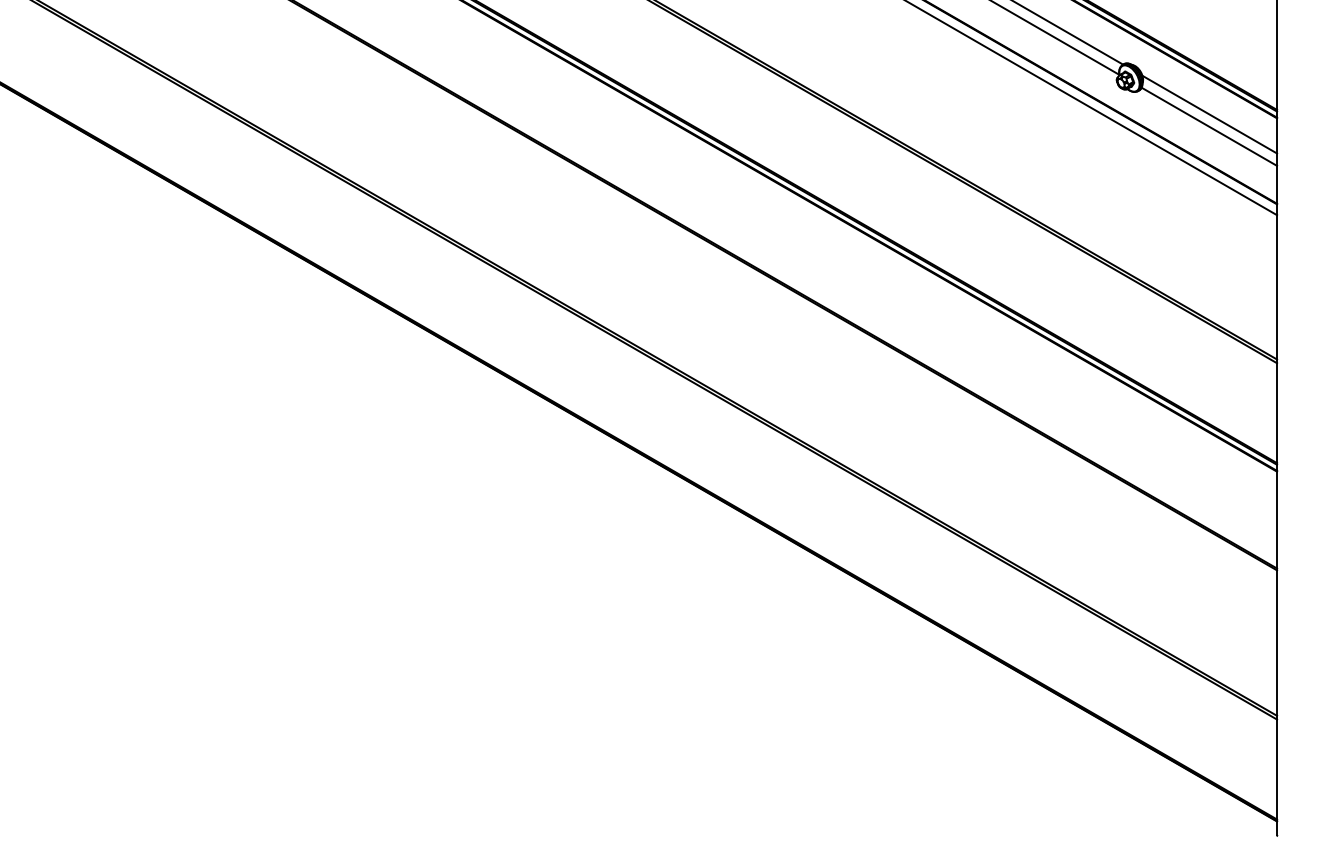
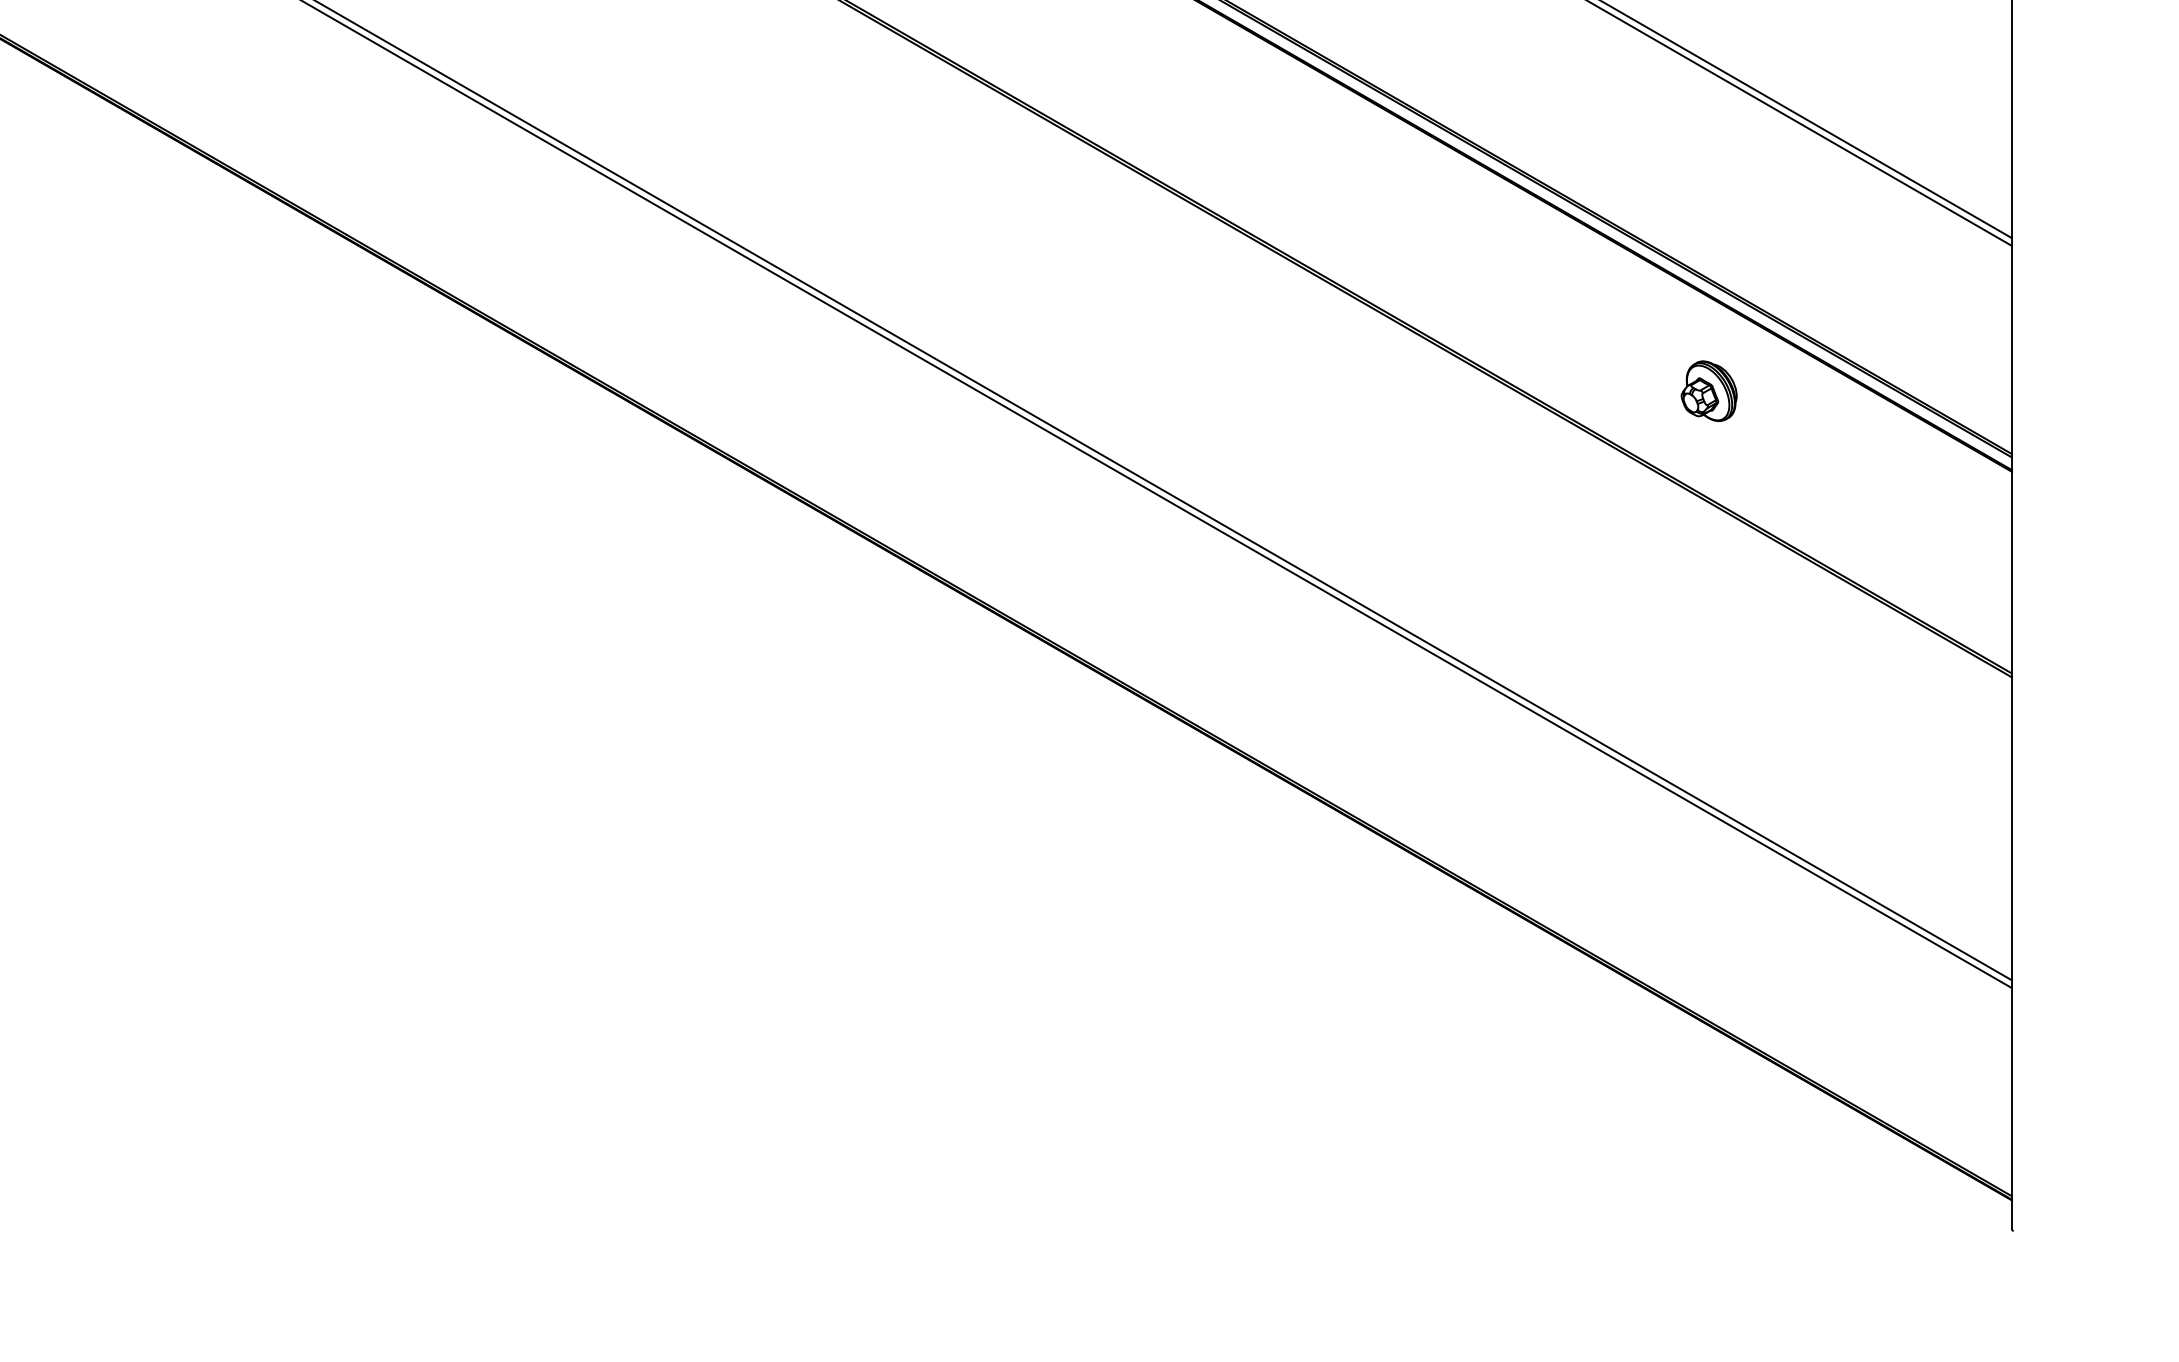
part: (1131, 432) -> (1708, 390), added

